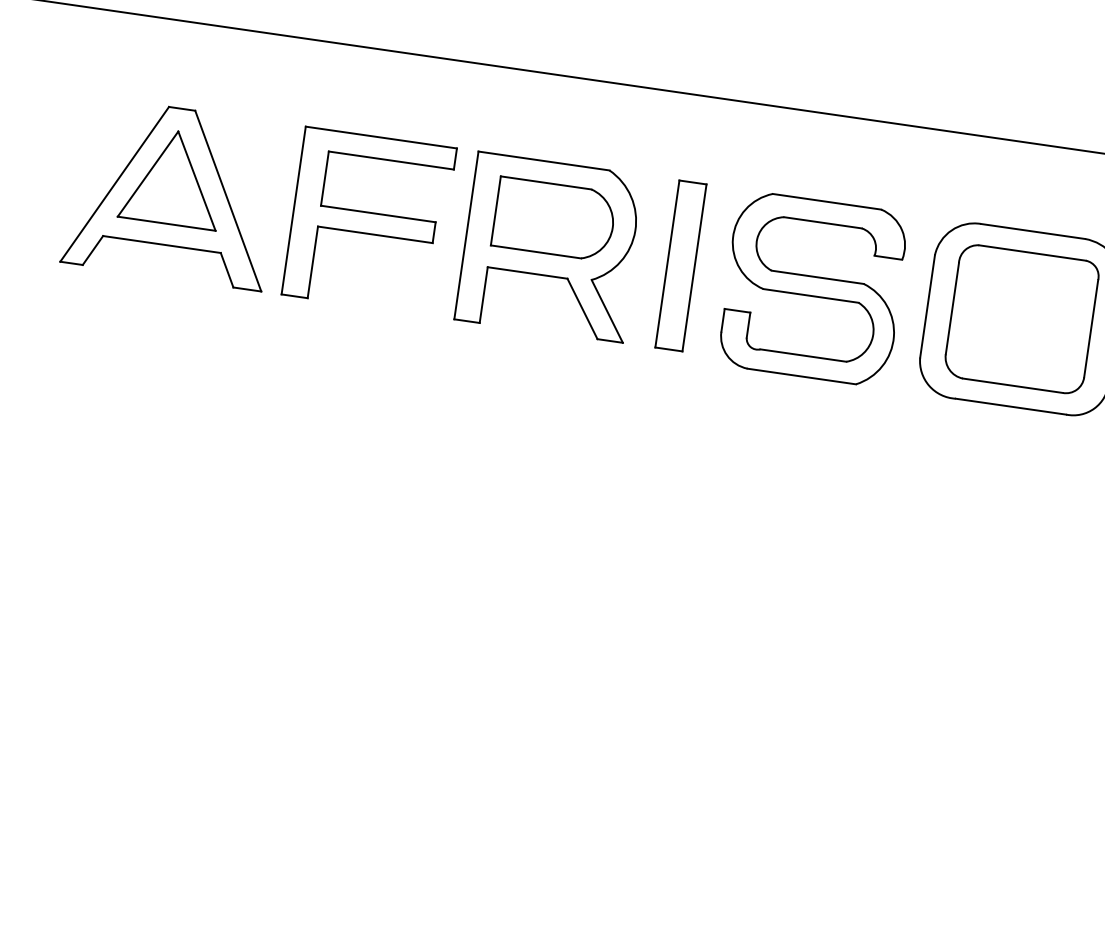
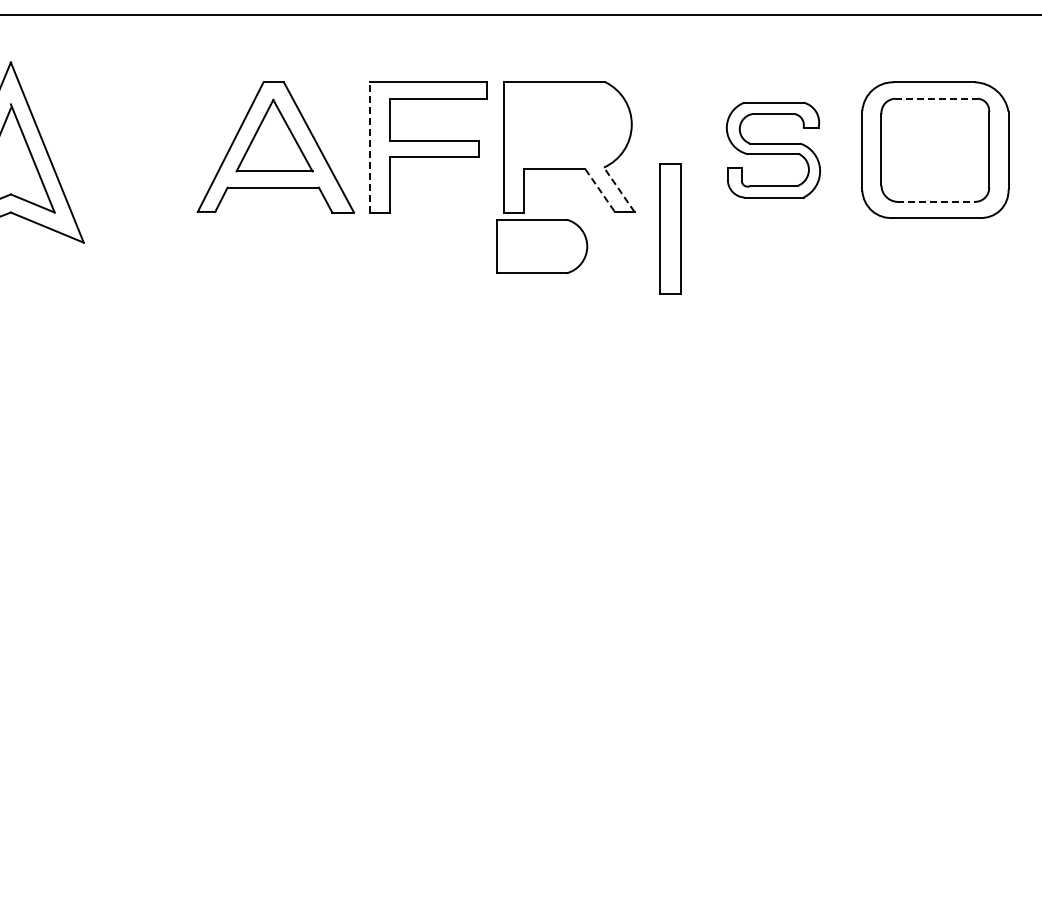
line: (293, 209) -> (369, 146), solid -> dashed
part: (555, 219) -> (542, 246), moved
line: (1032, 252) -> (936, 98), solid -> dashed
part: (681, 265) -> (670, 228), moved
part: (813, 288) -> (773, 149), size x0.7
line: (582, 308) -> (600, 190), solid -> dashed
line: (607, 311) -> (619, 189), solid -> dashed
line: (1012, 385) -> (935, 201), solid -> dashed

